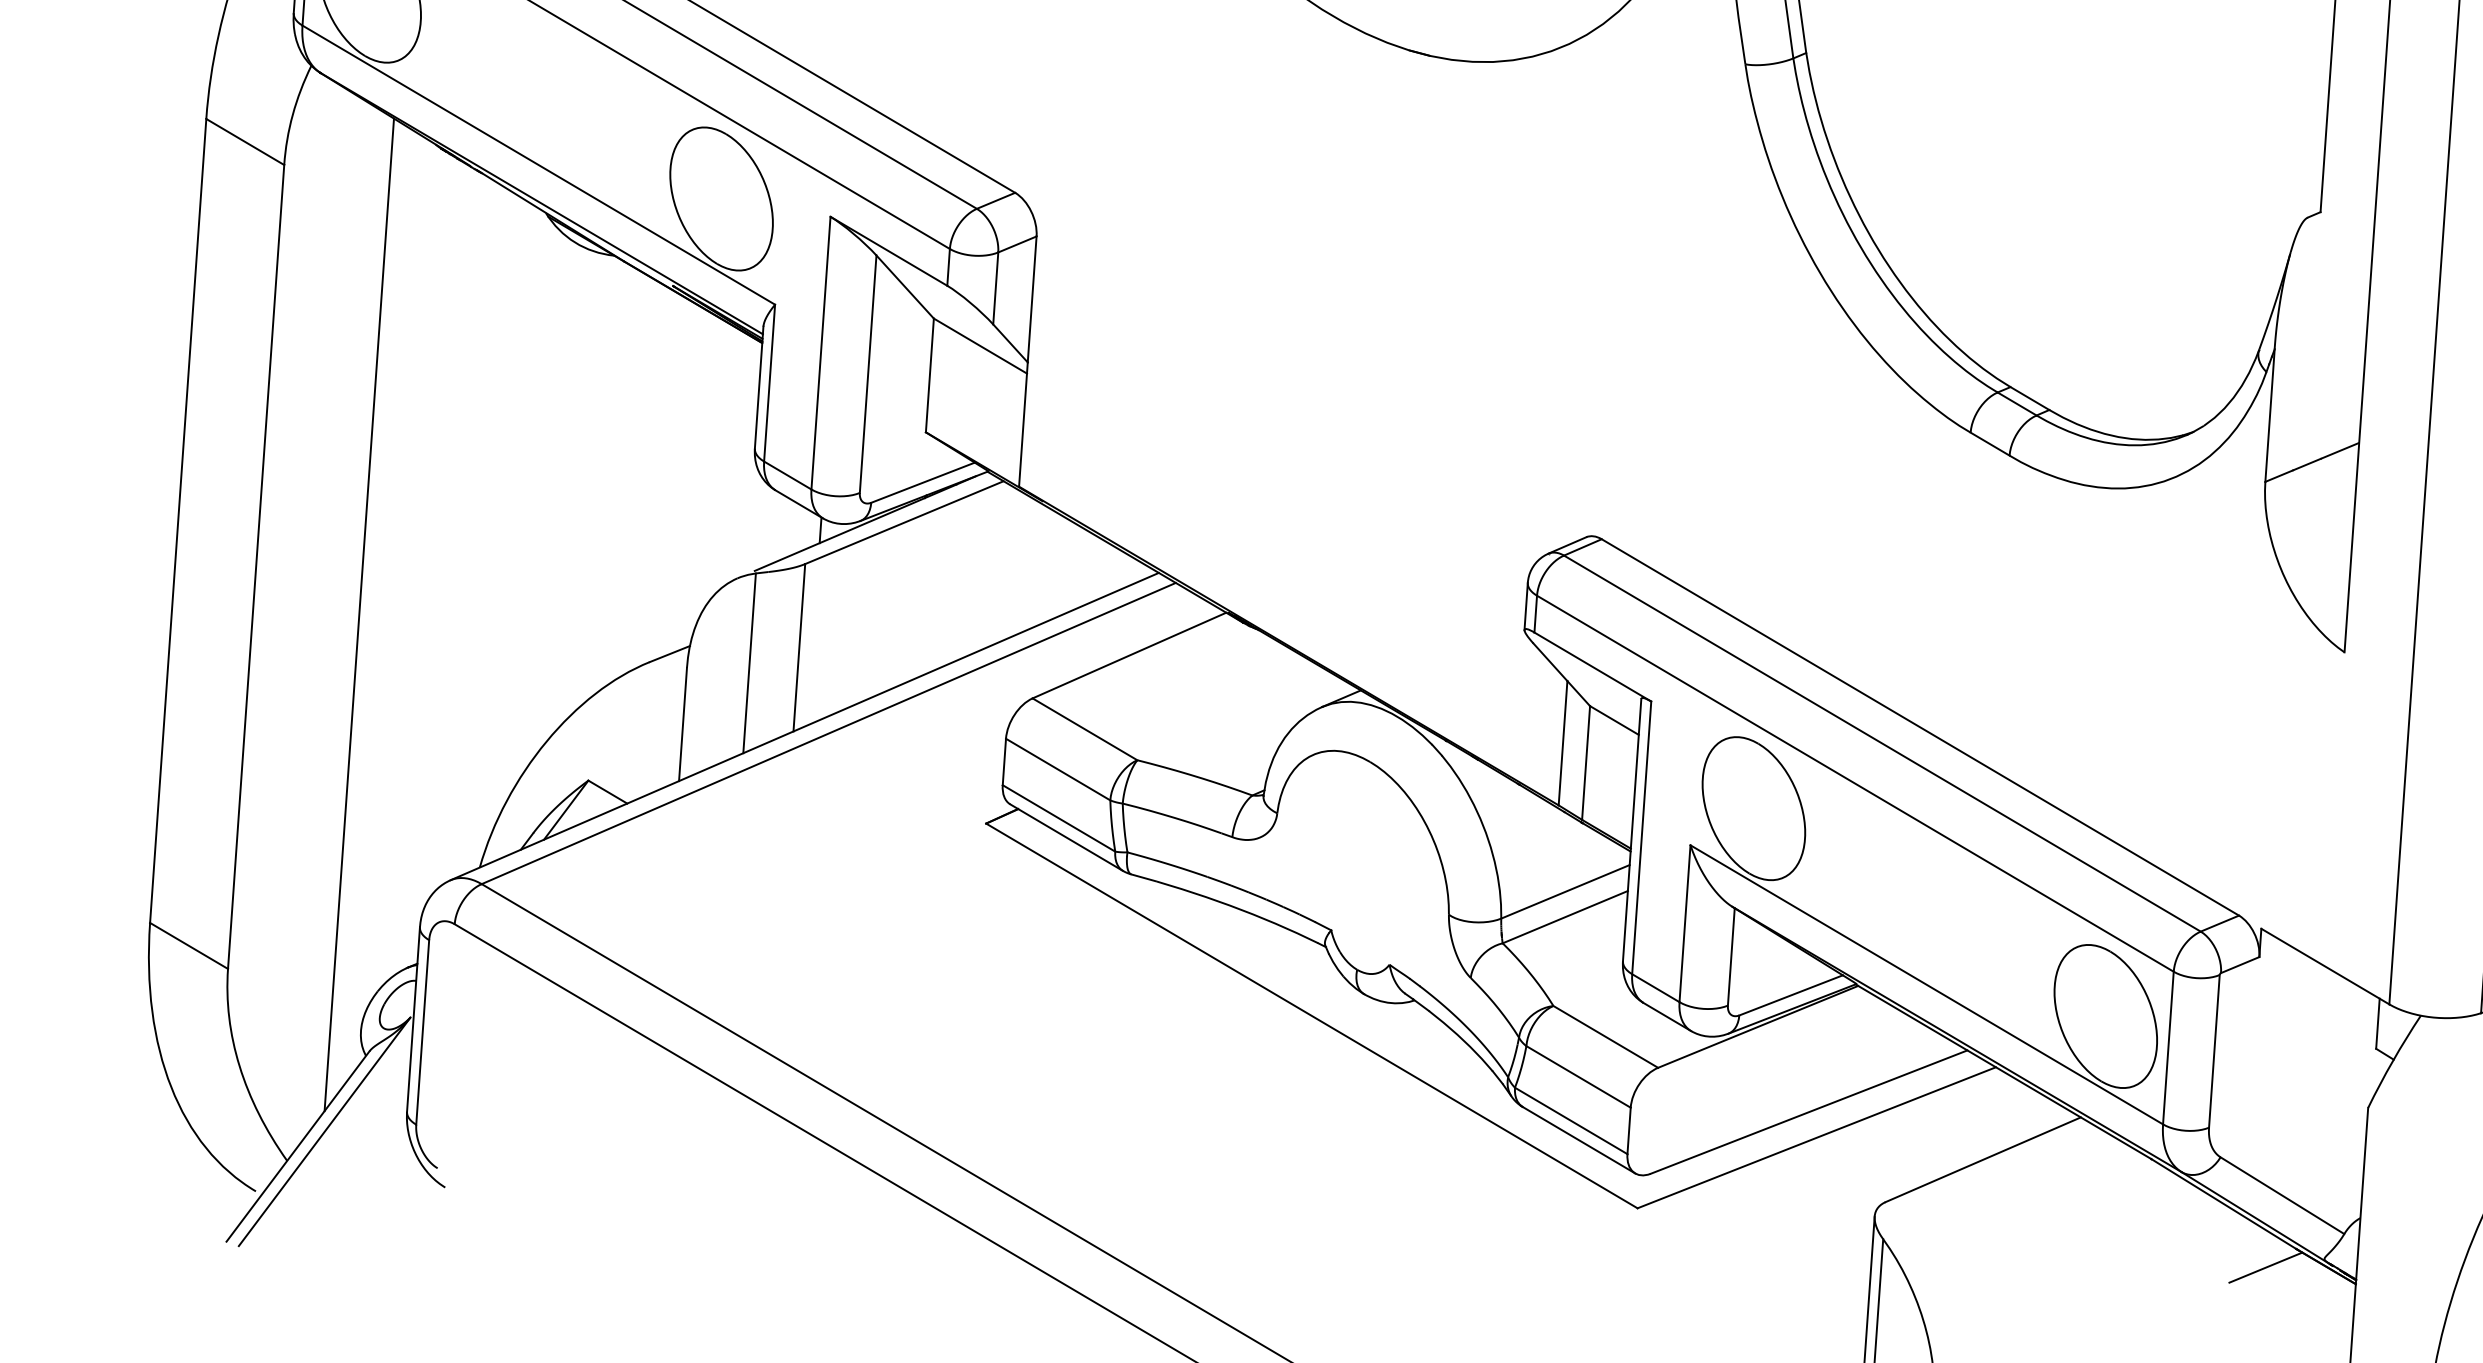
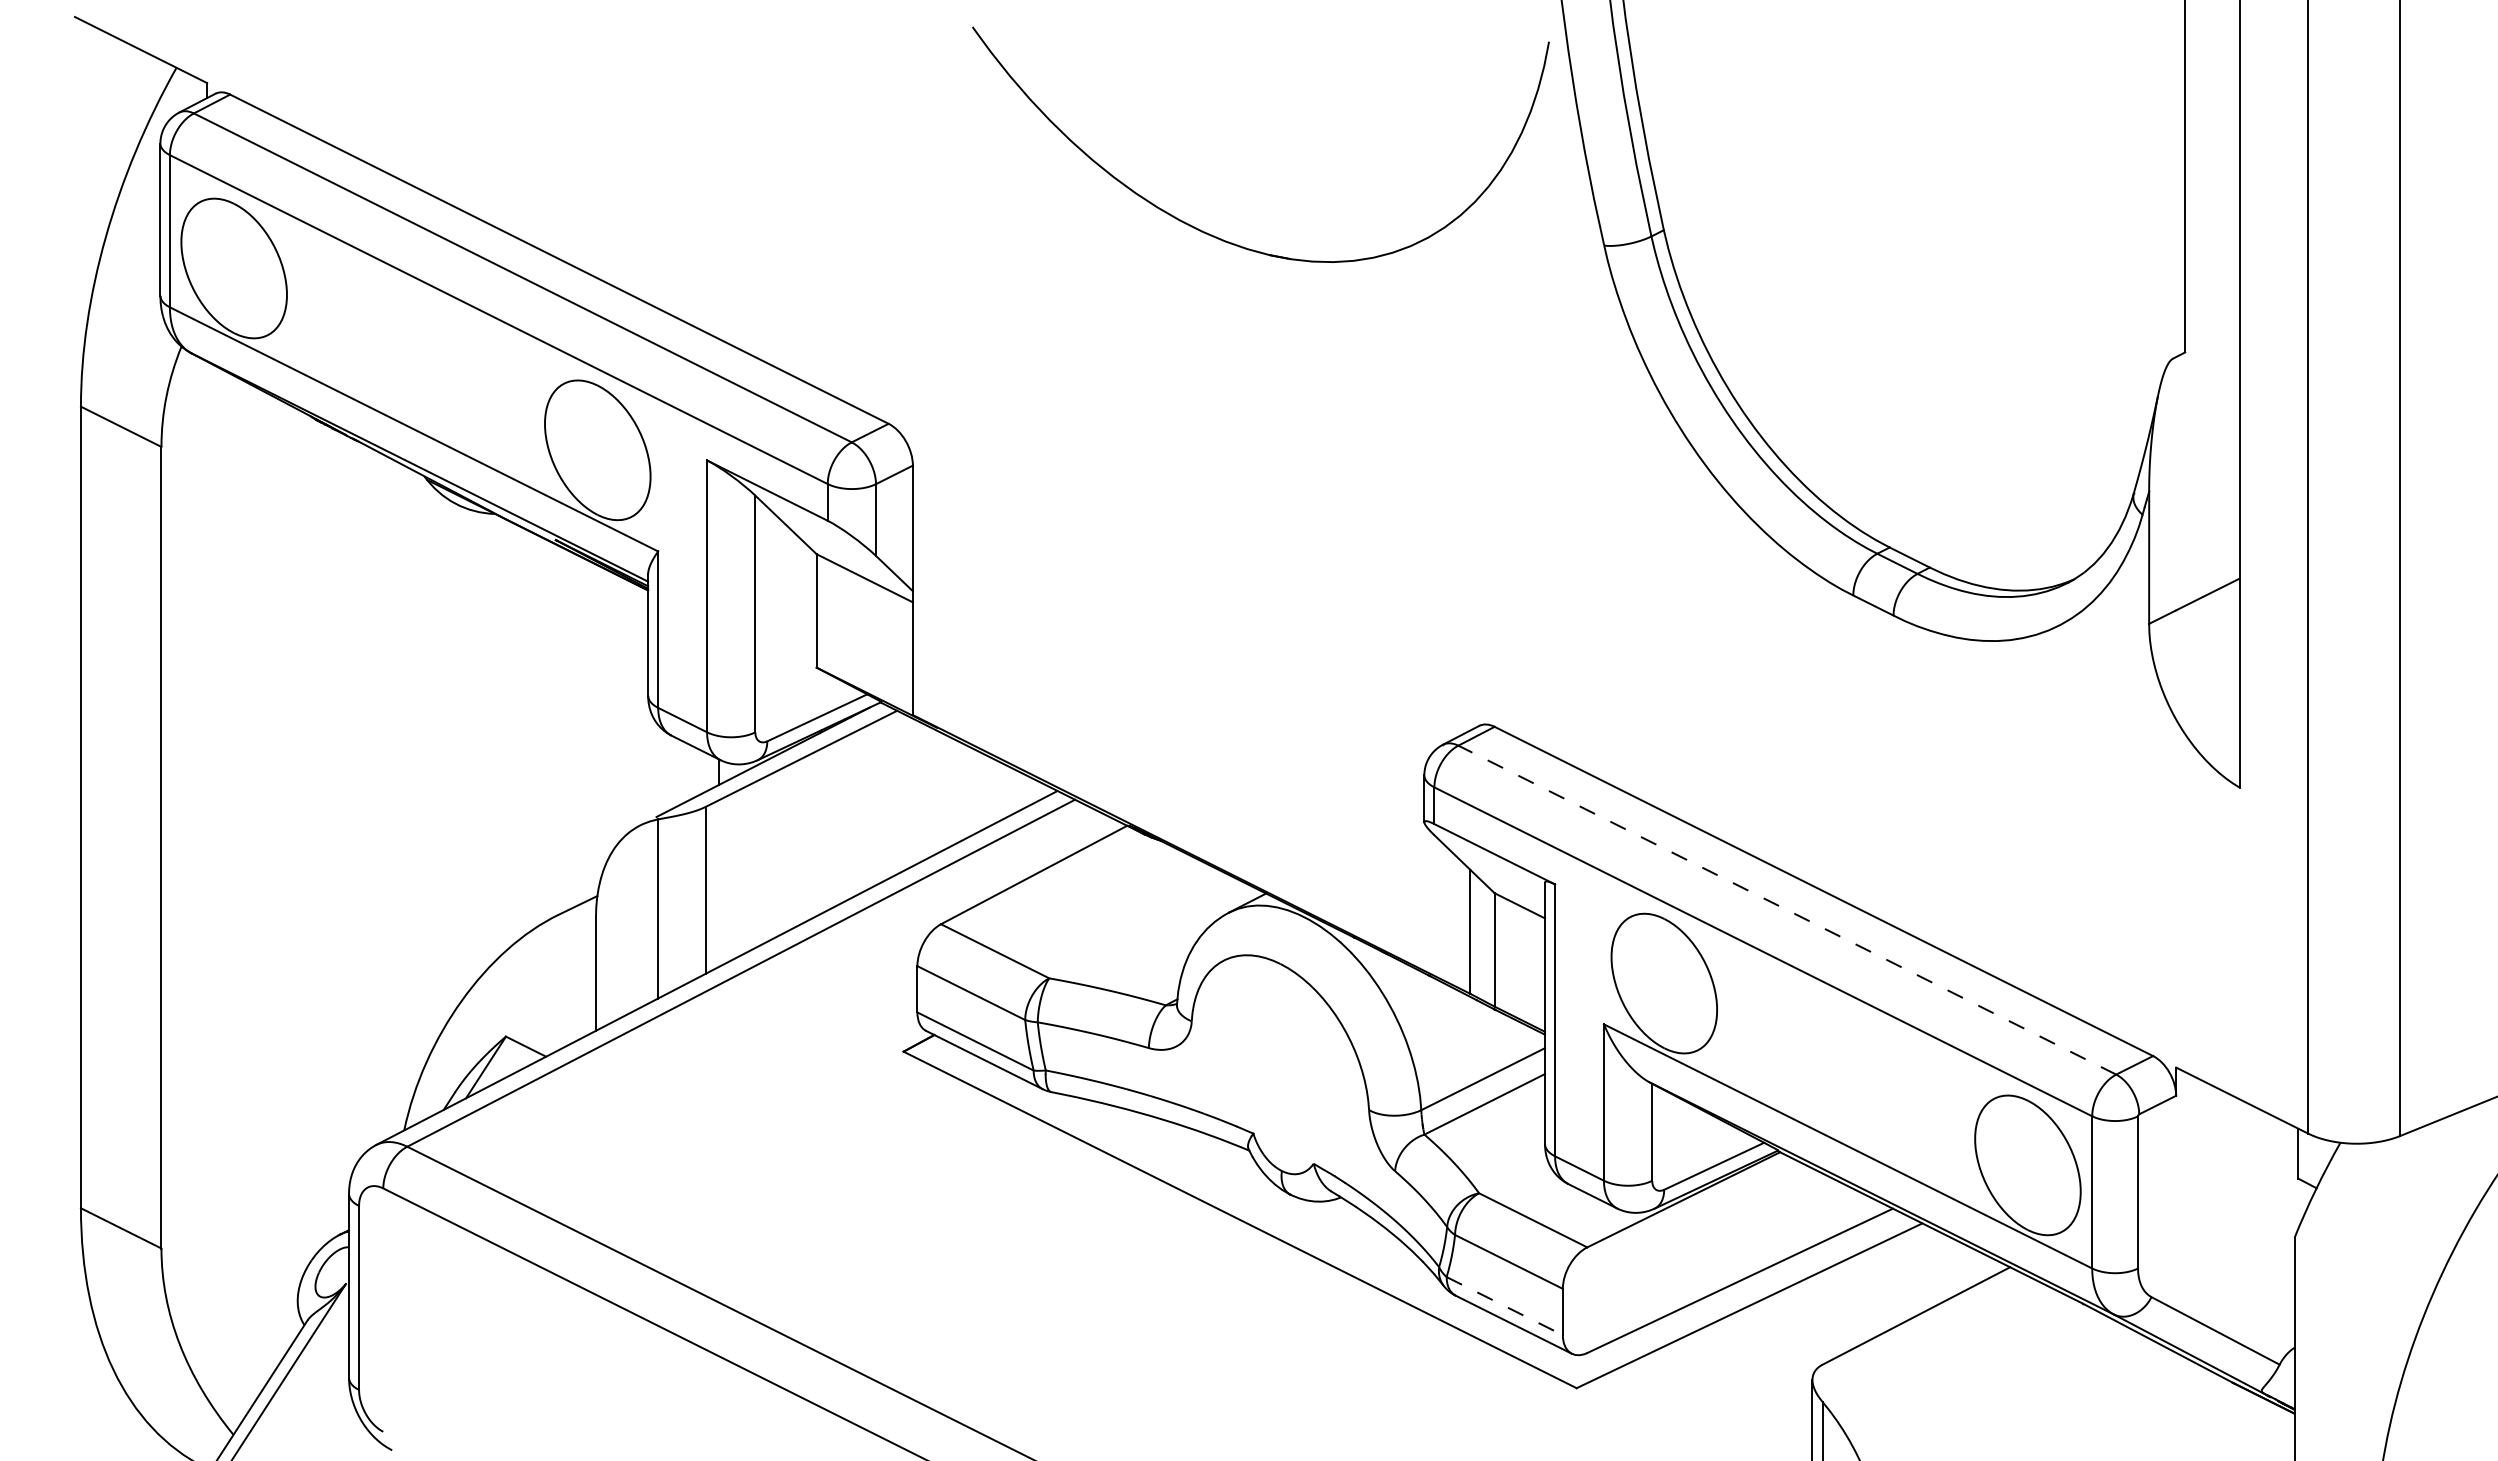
line: (359, 614) -> (267, 887), removed
line: (1882, 743) -> (1787, 910), solid -> dashed
line: (1570, 1121) -> (1504, 1306), solid -> dashed
line: (2266, 1267) -> (2204, 1403), removed

